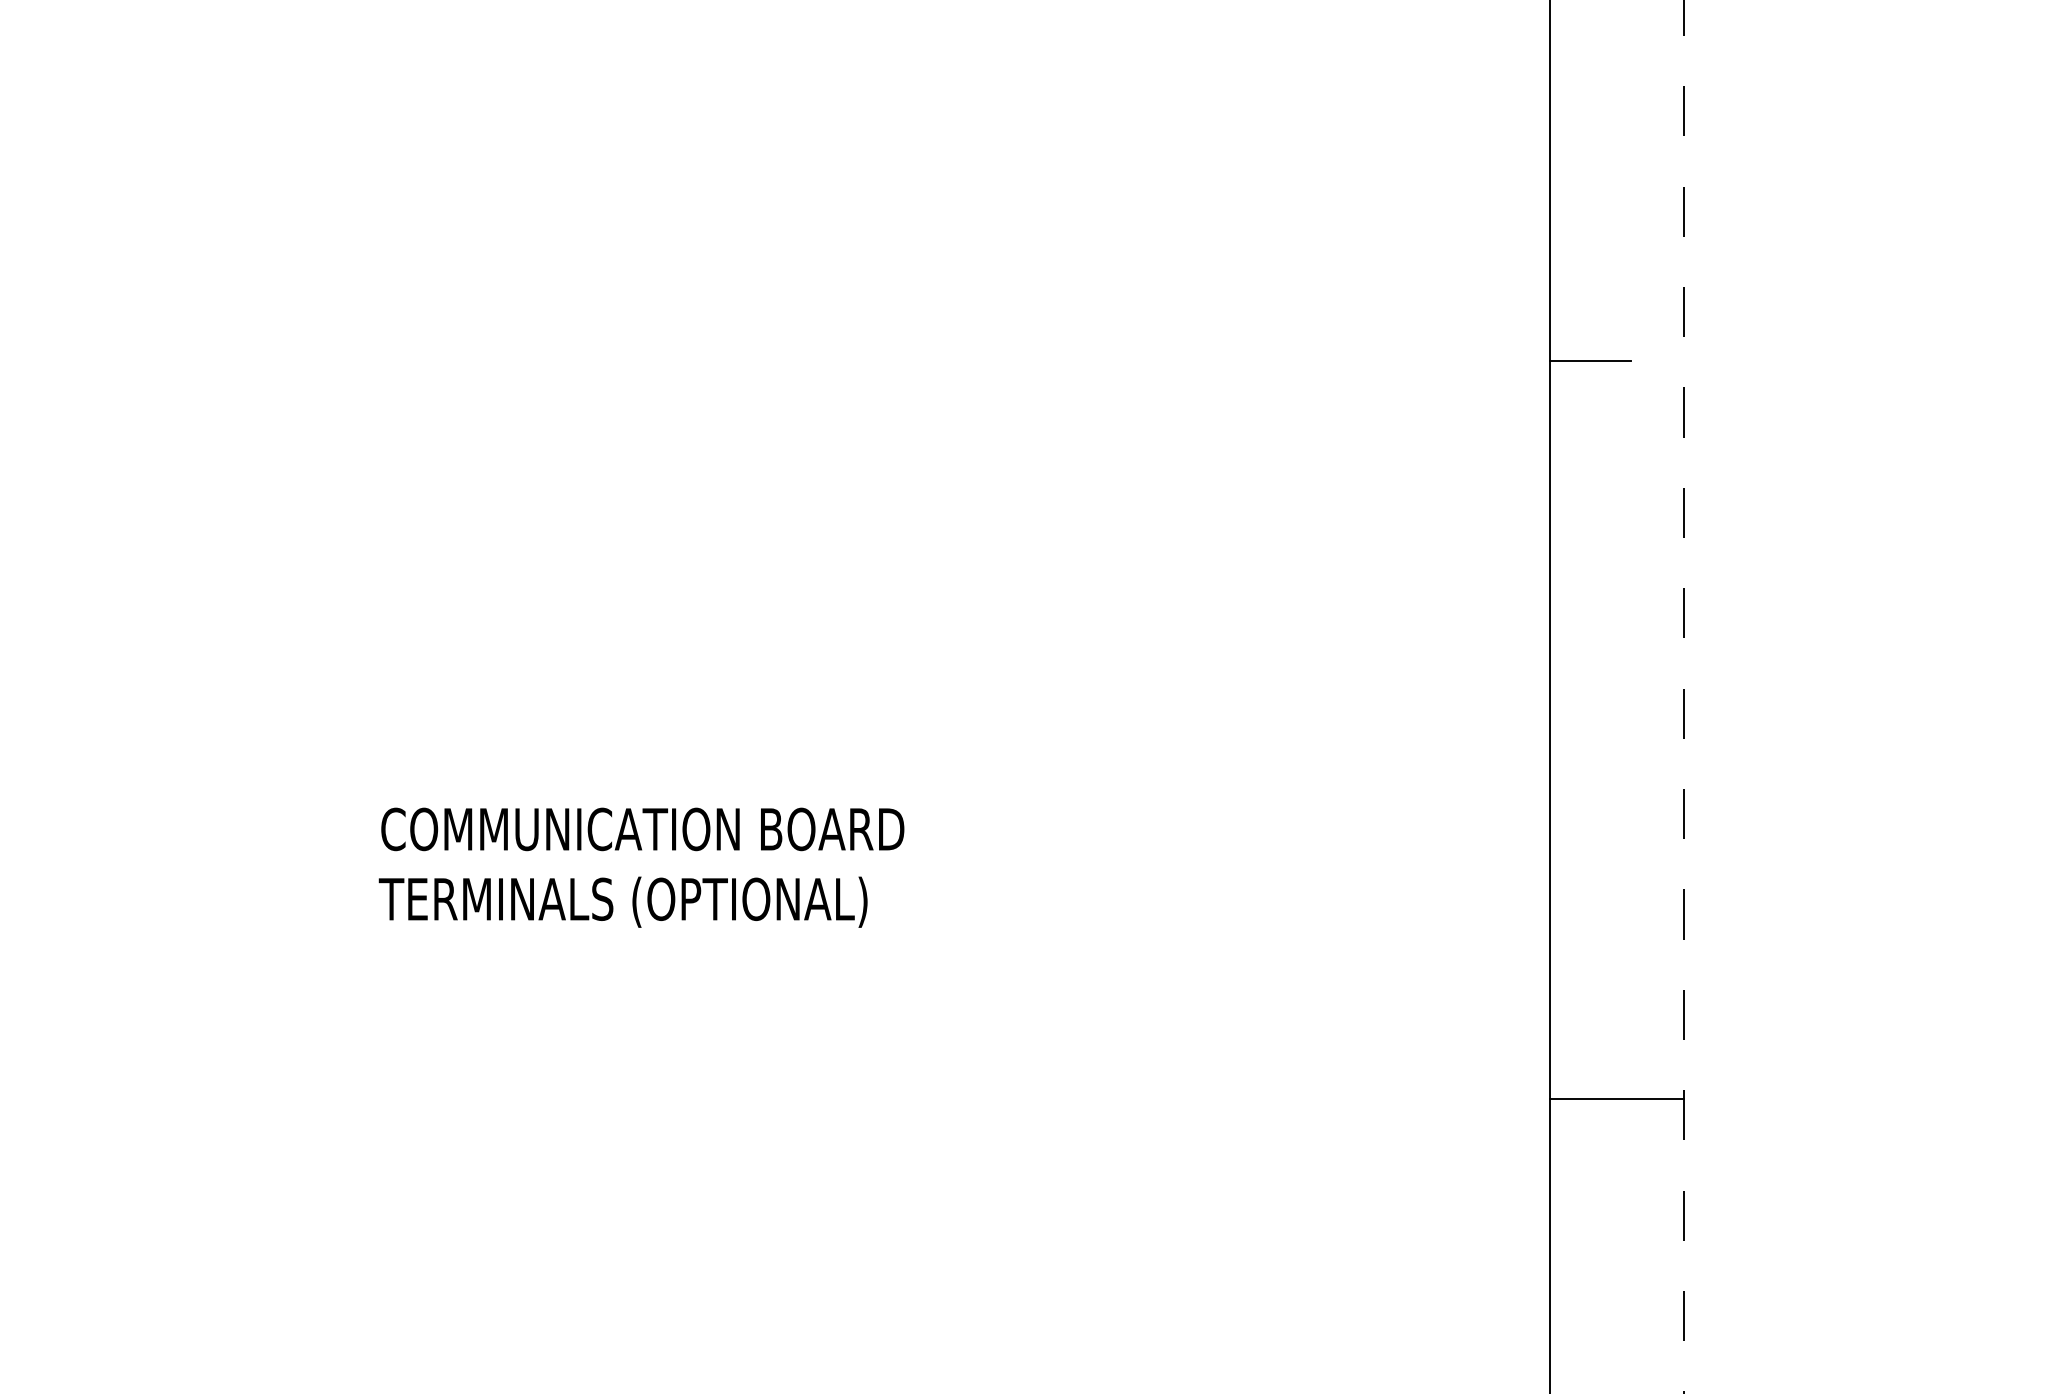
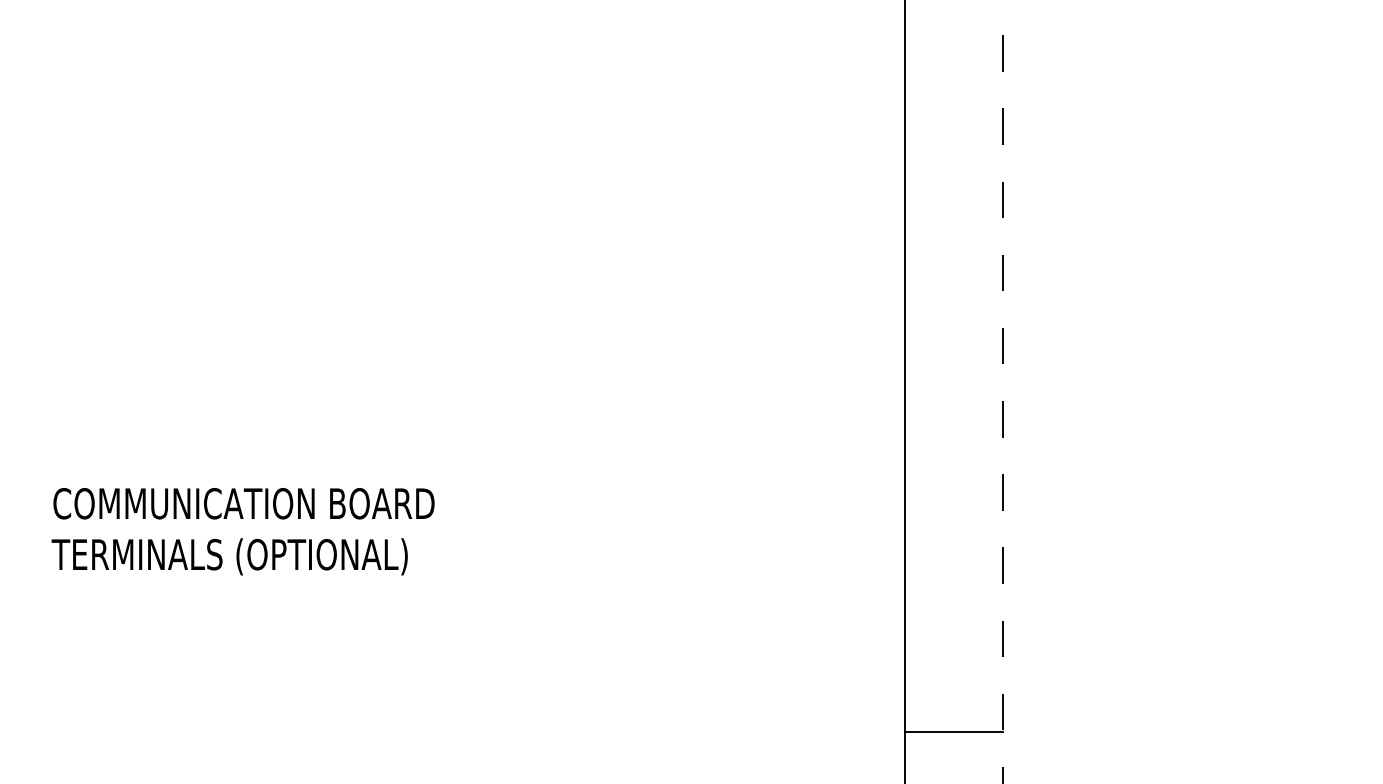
line: (1590, 360) -> (934, 161), removed
line: (1617, 1098) -> (954, 731), moved

